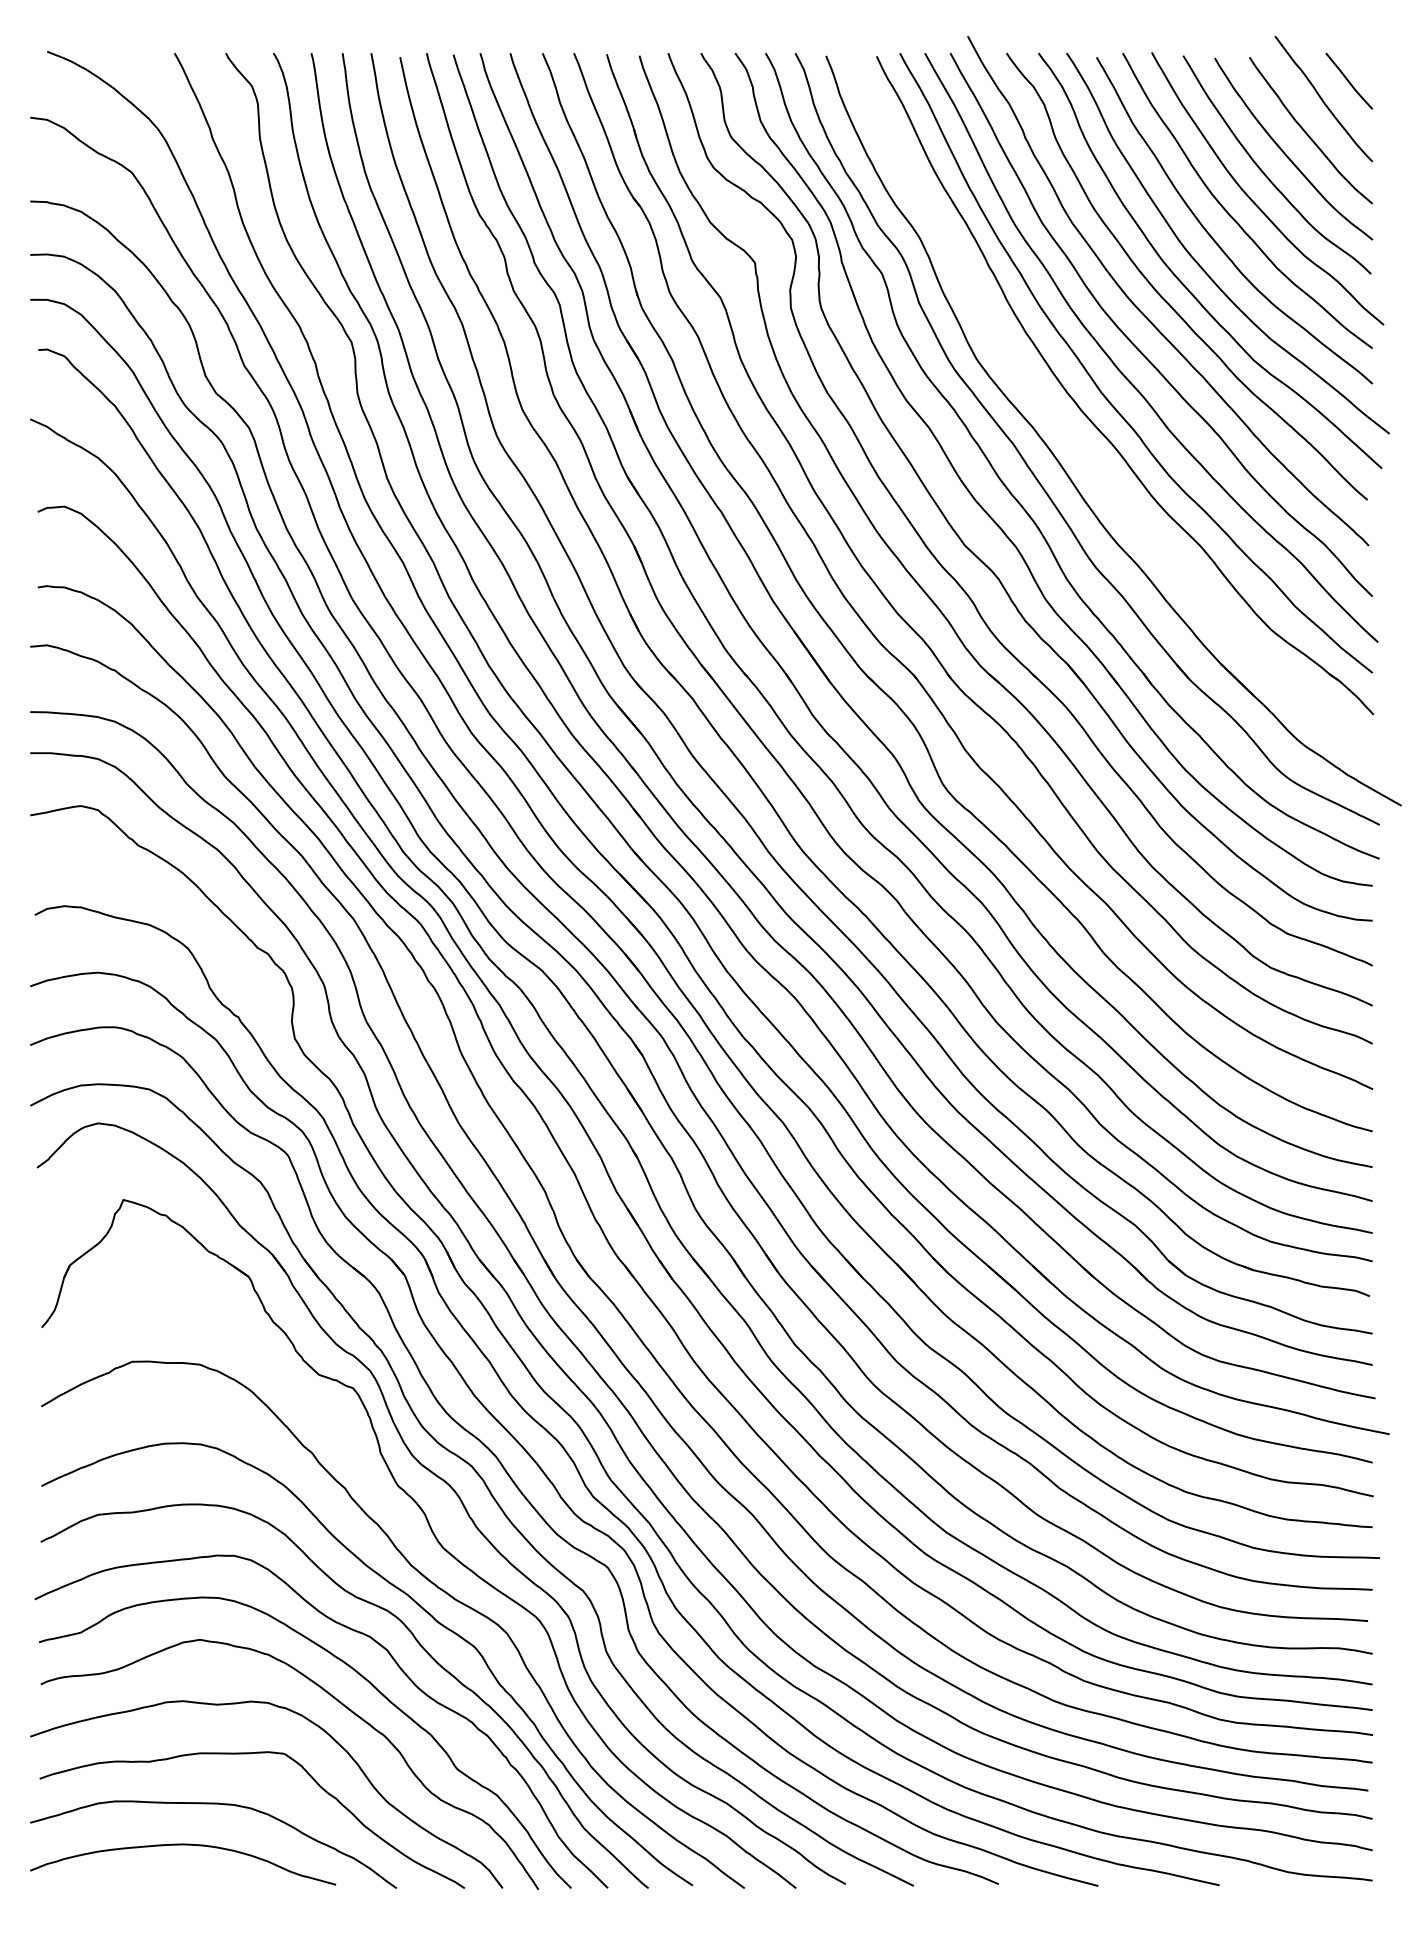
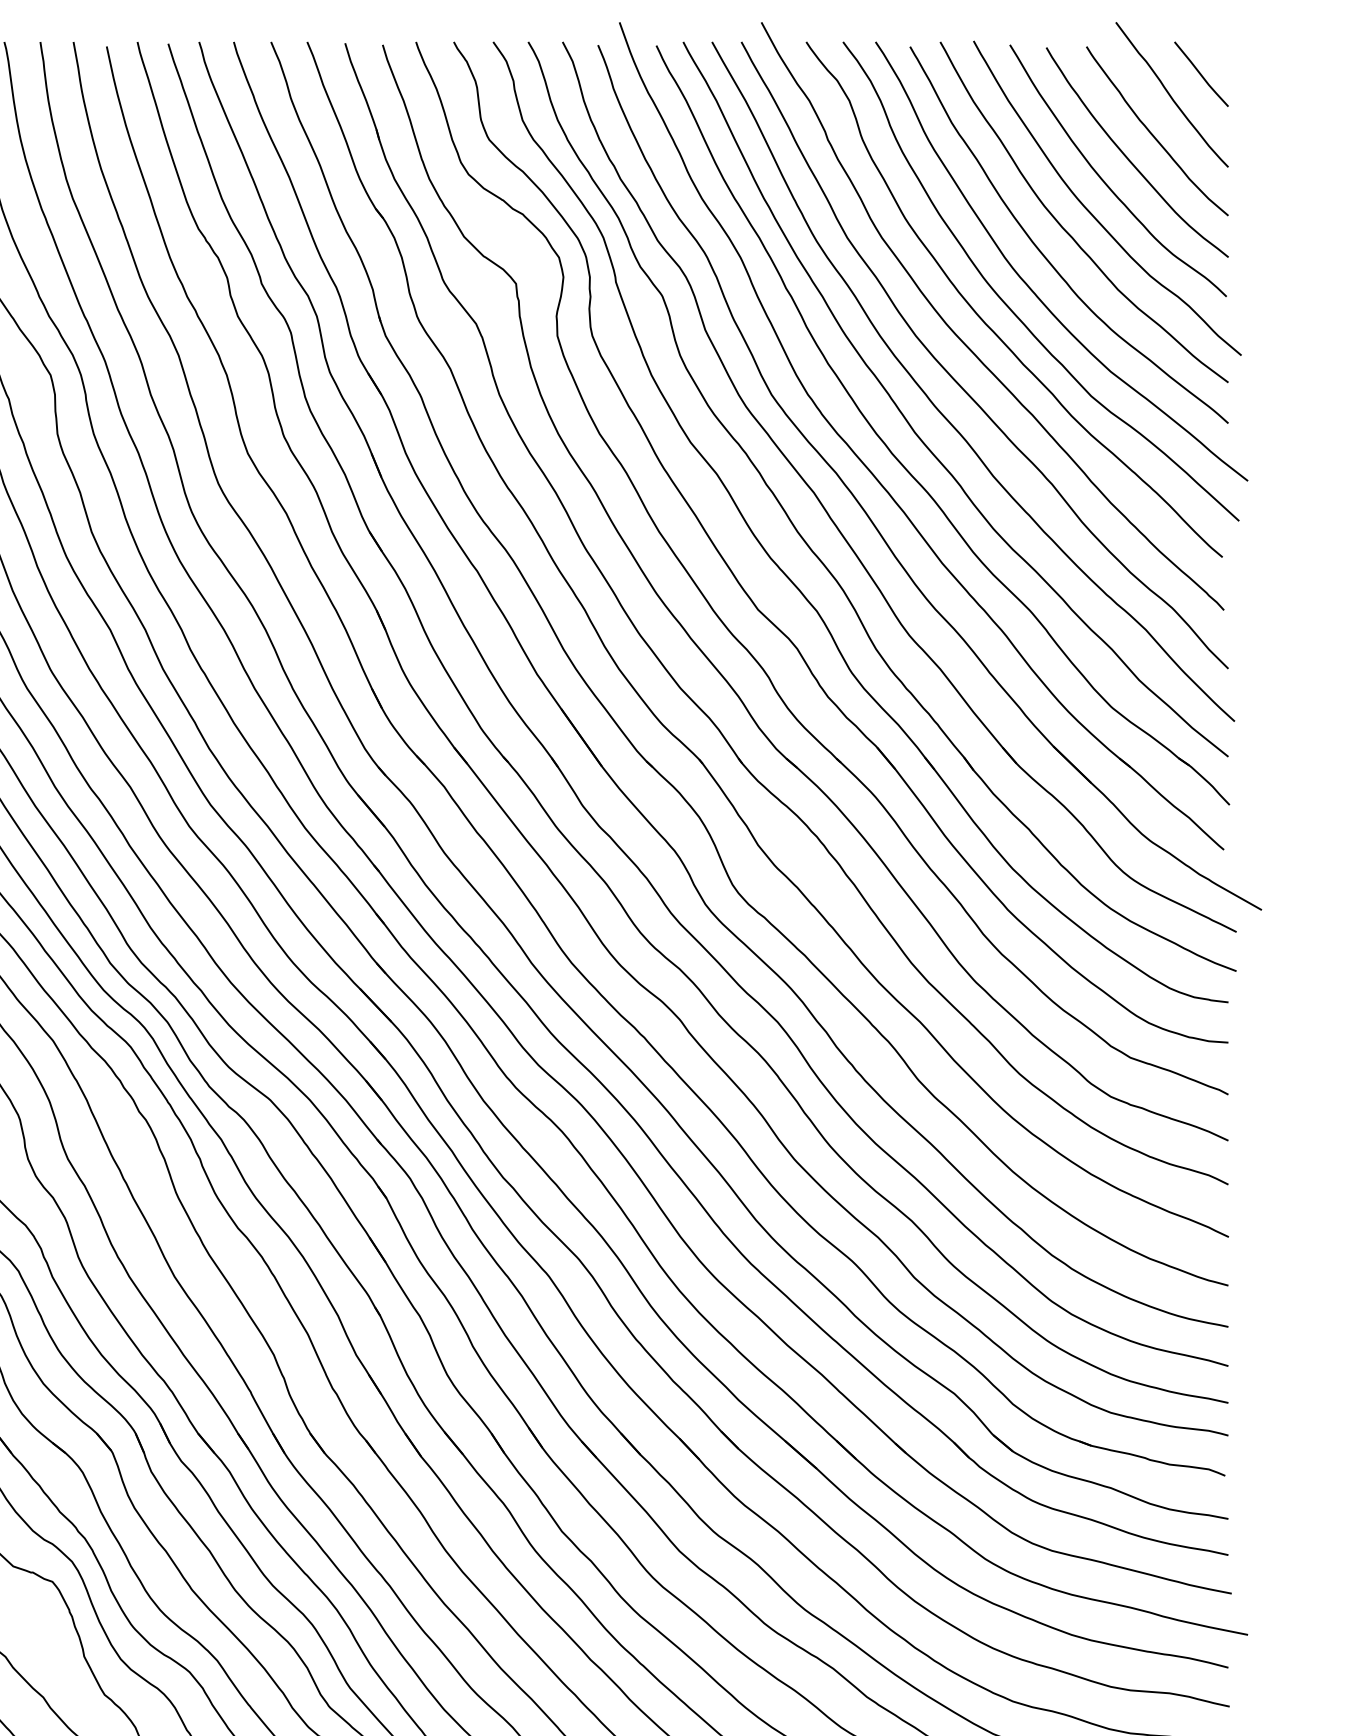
part: (1064, 426) -> (873, 472), added

